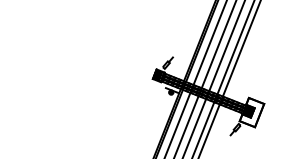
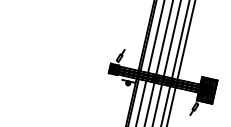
hatch: (251, 112) -> (206, 90), added

